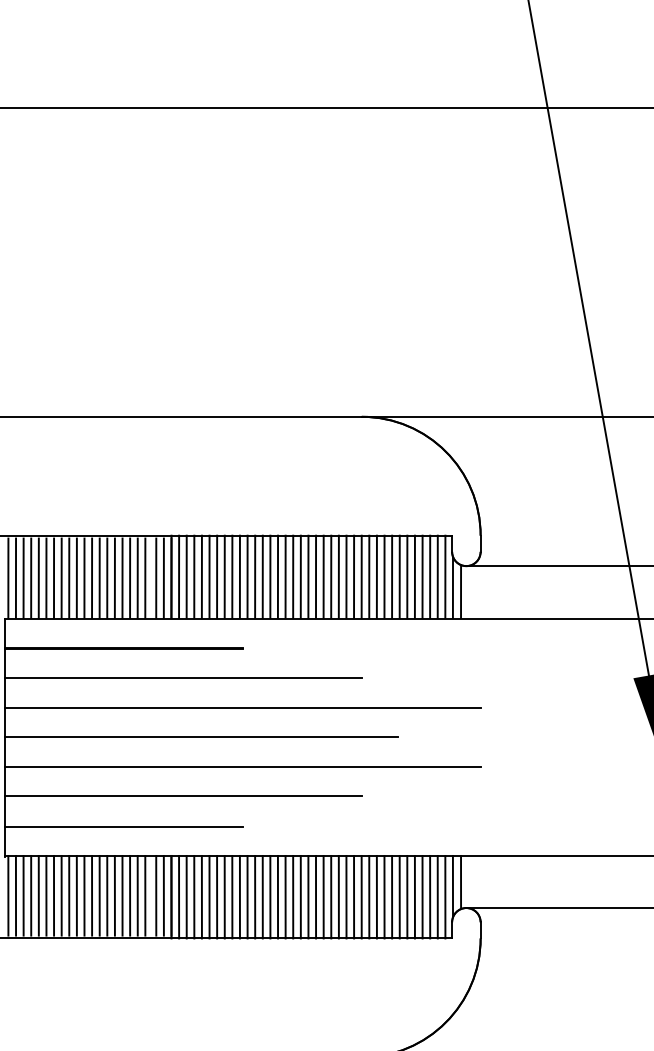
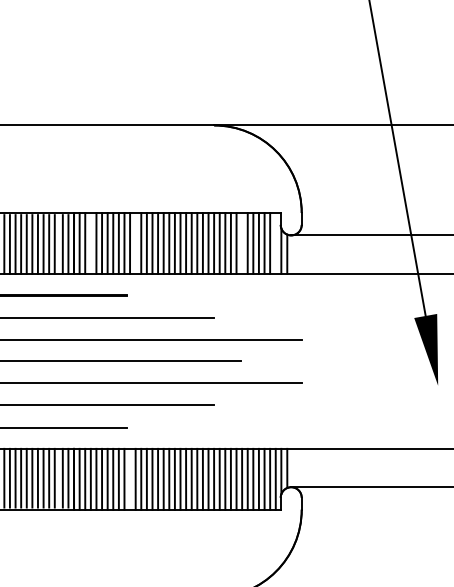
line: (194, 576) -> (90, 243), removed
line: (255, 576) -> (135, 243), removed
line: (399, 576) -> (241, 243), removed
line: (445, 576) -> (275, 243), removed
line: (247, 896) -> (130, 478), removed

